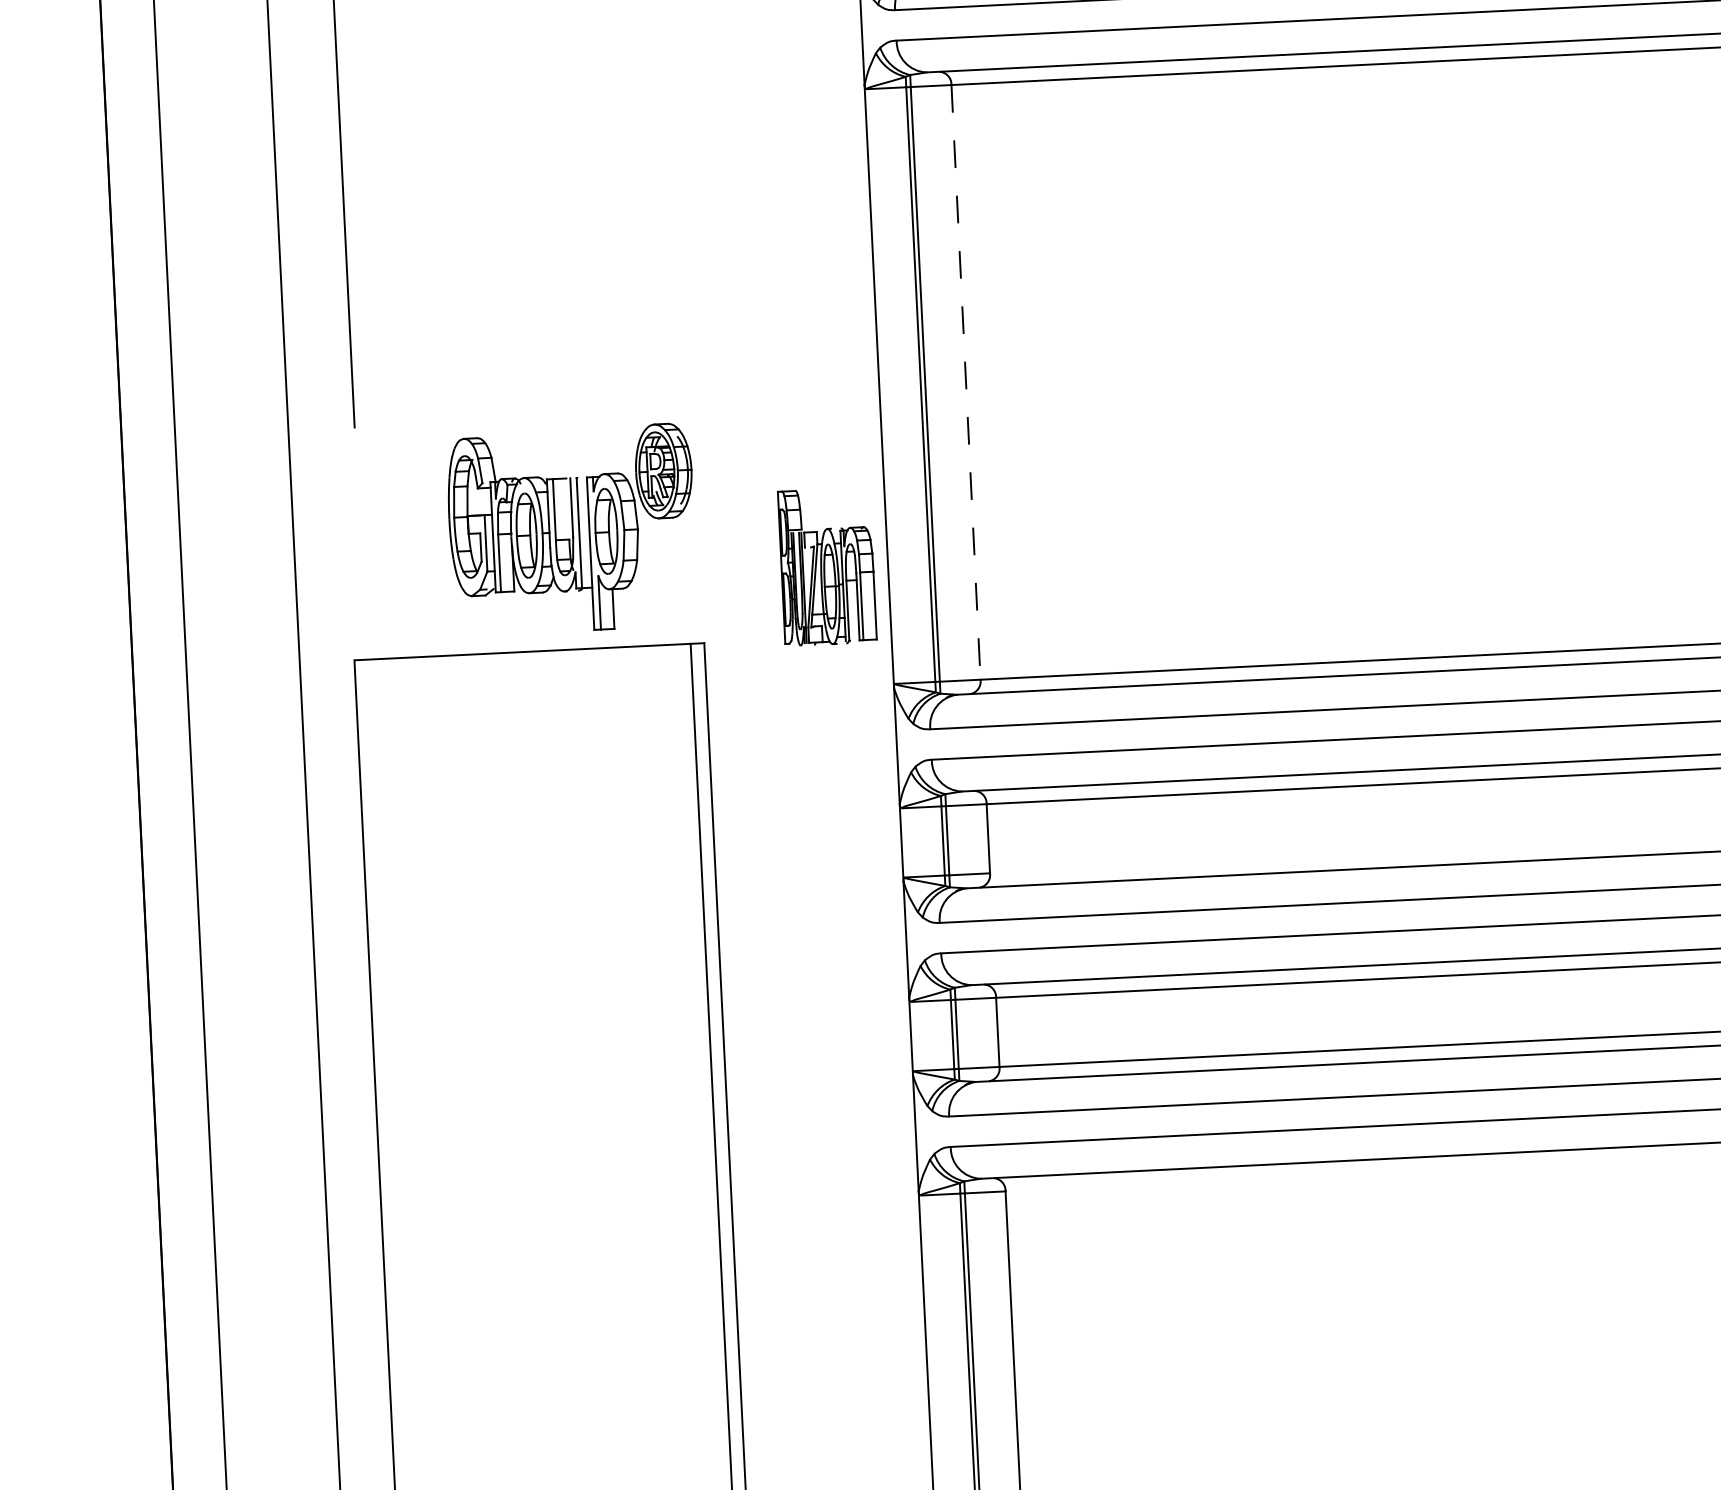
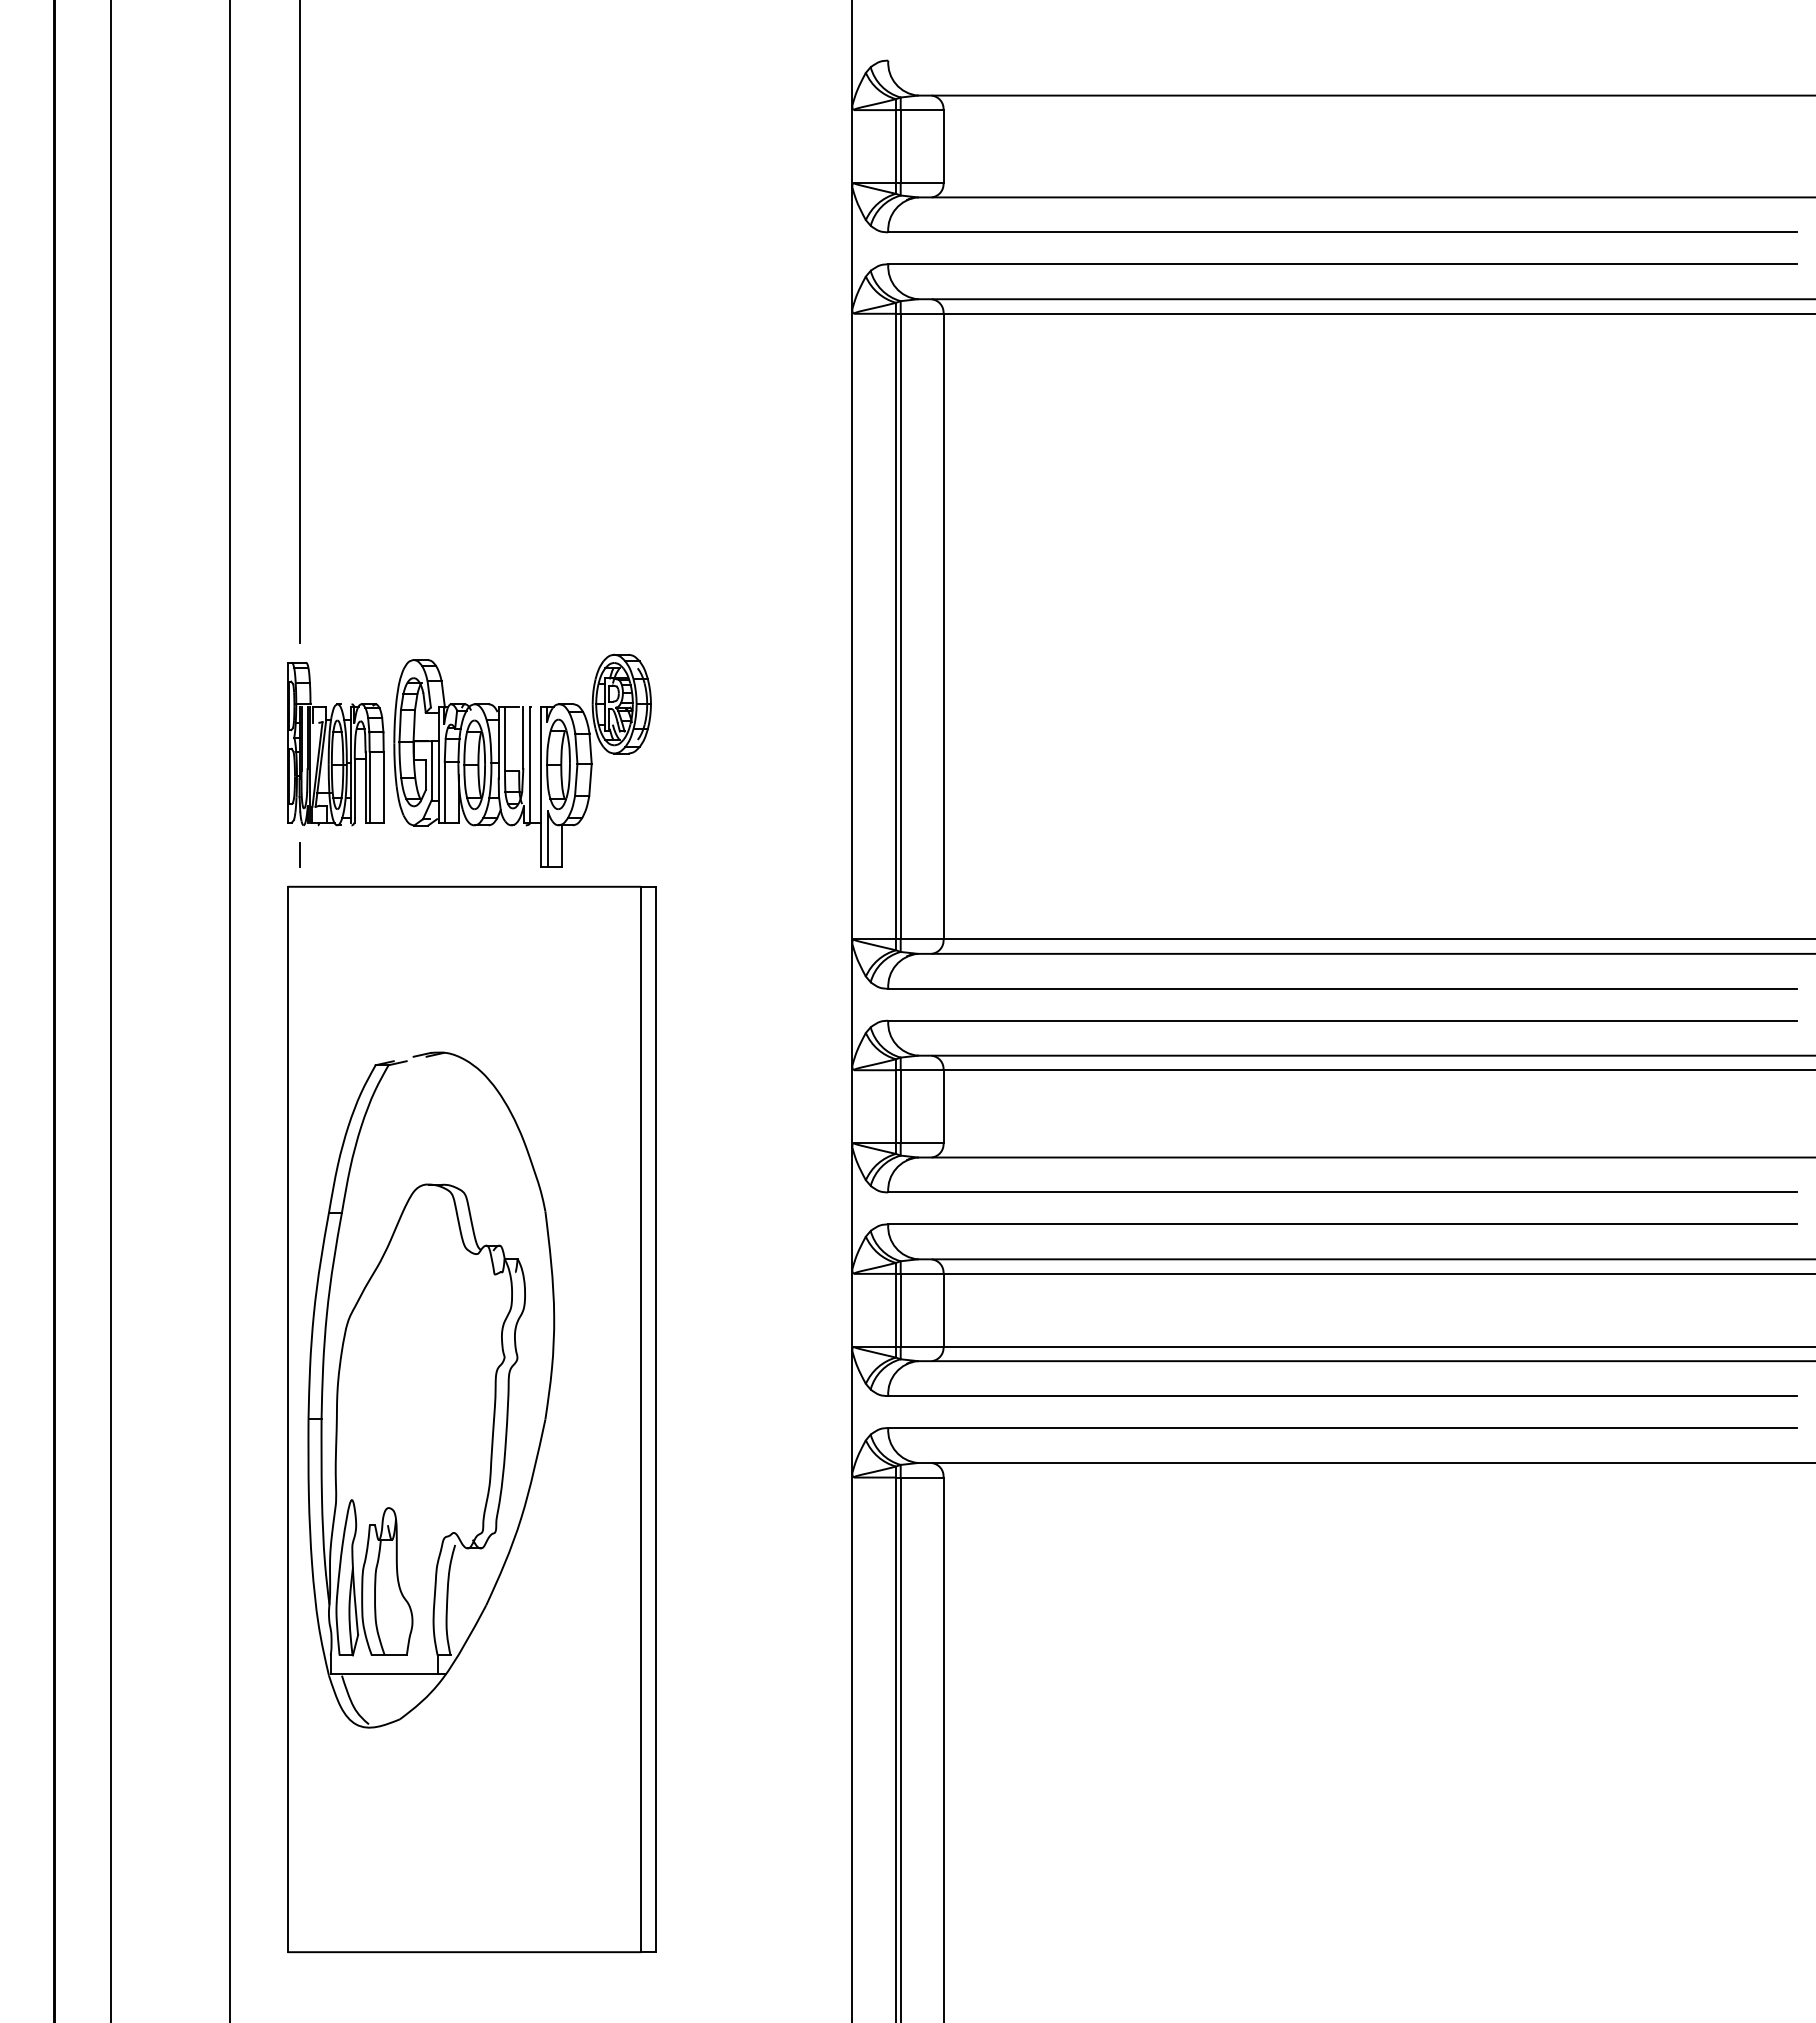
line: (965, 382) -> (943, 626), dashed -> solid
part: (827, 567) -> (335, 744), moved
line: (364, 629) -> (299, 854), added
part: (514, 1131) -> (431, 1389), added

